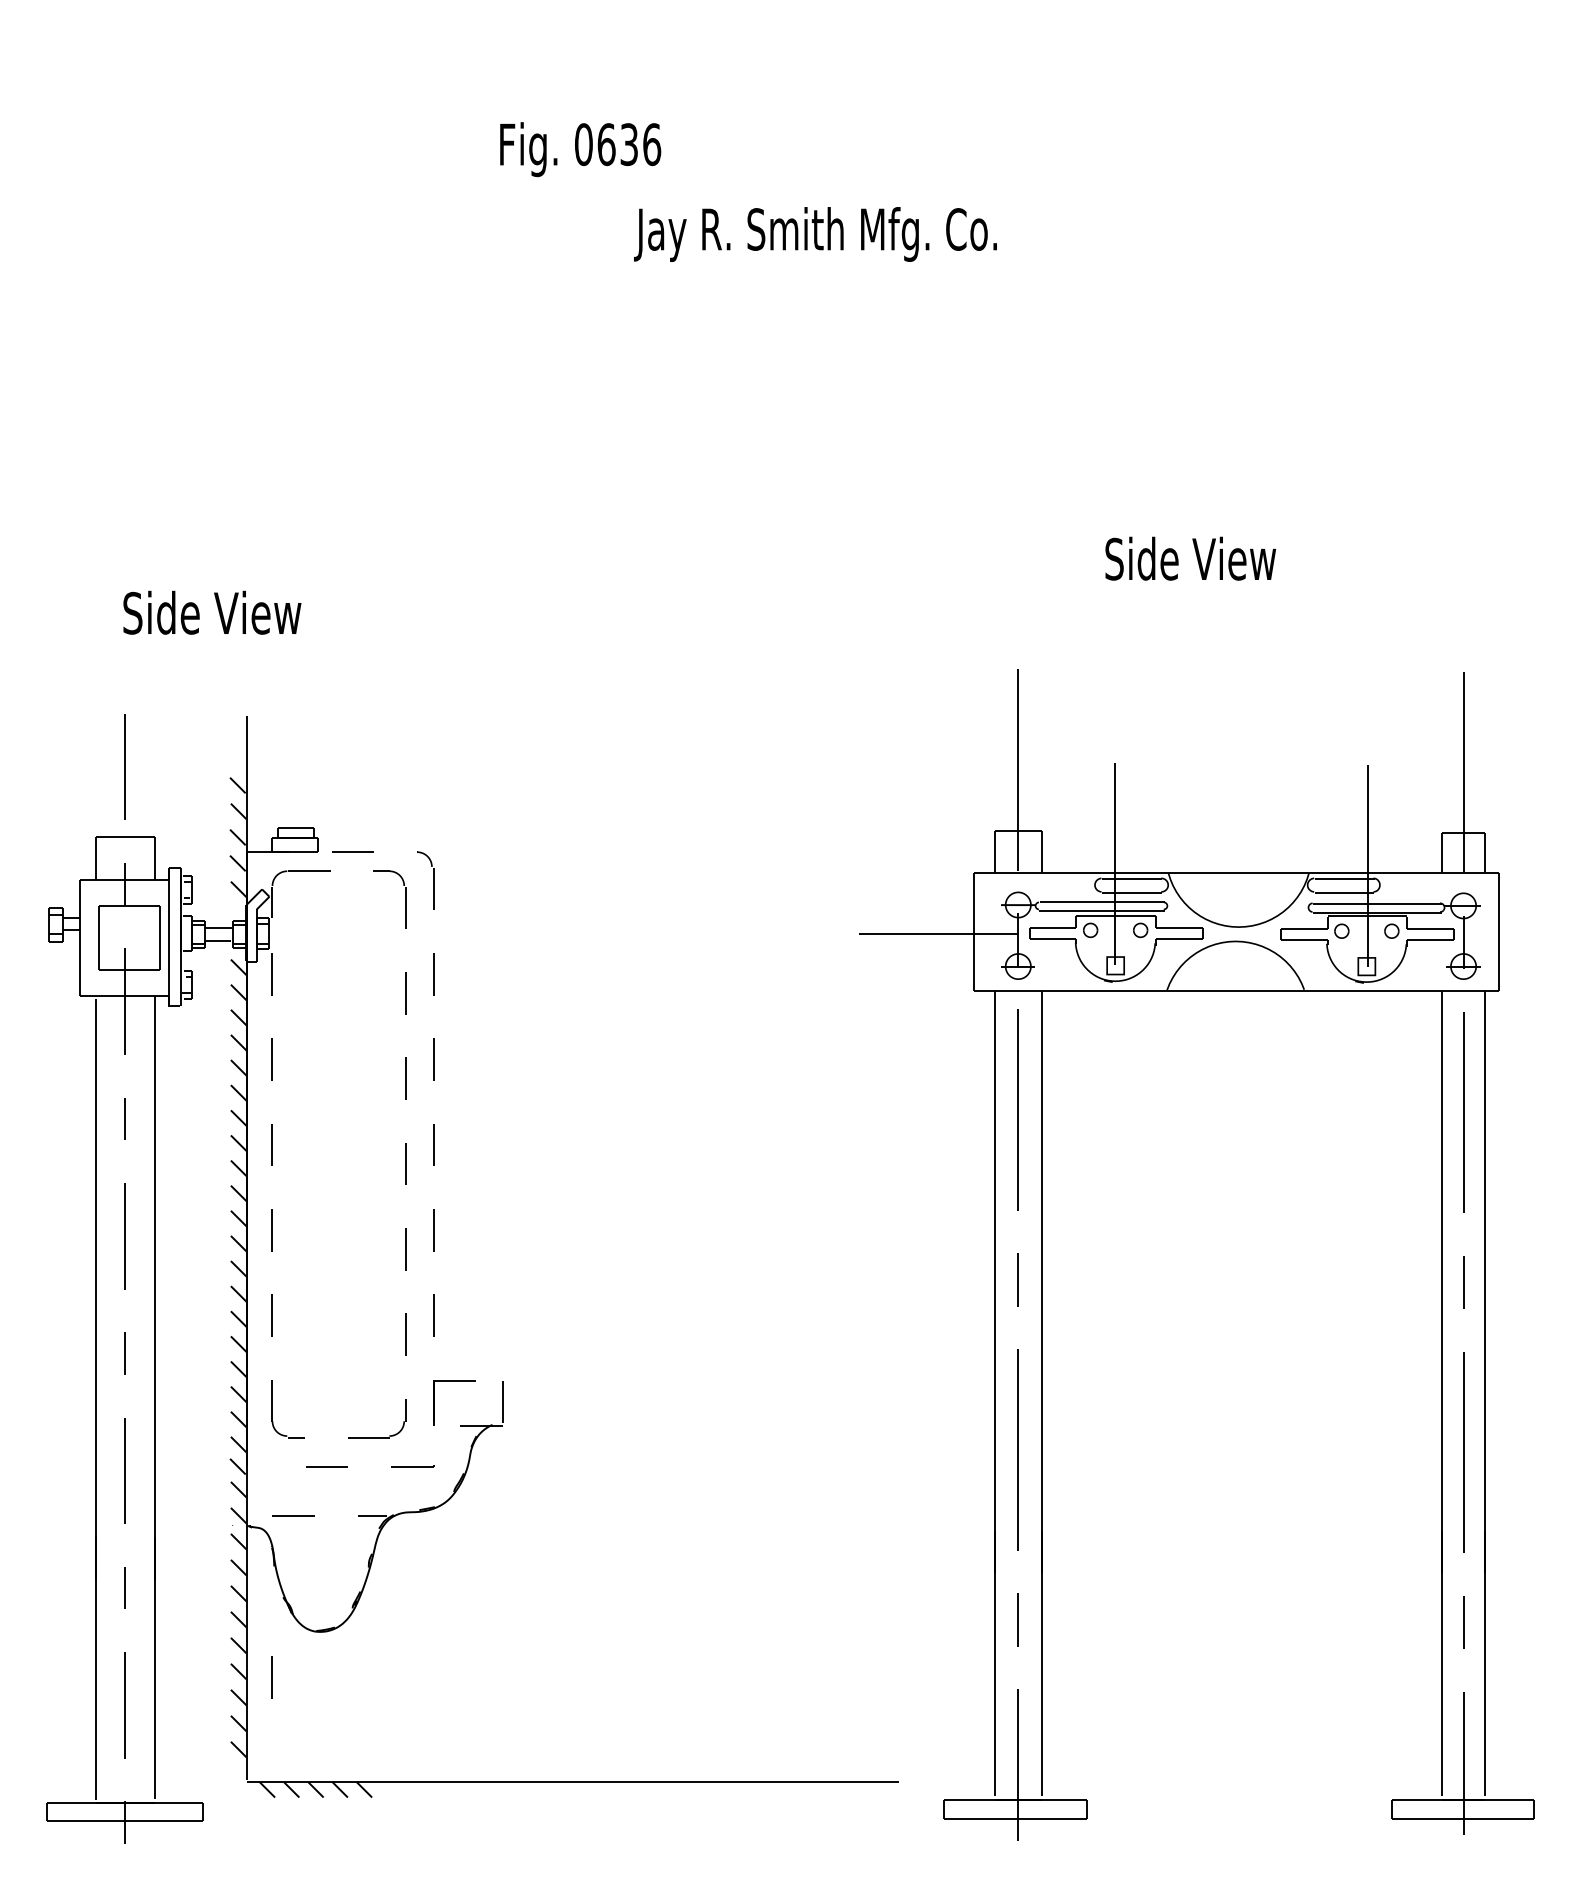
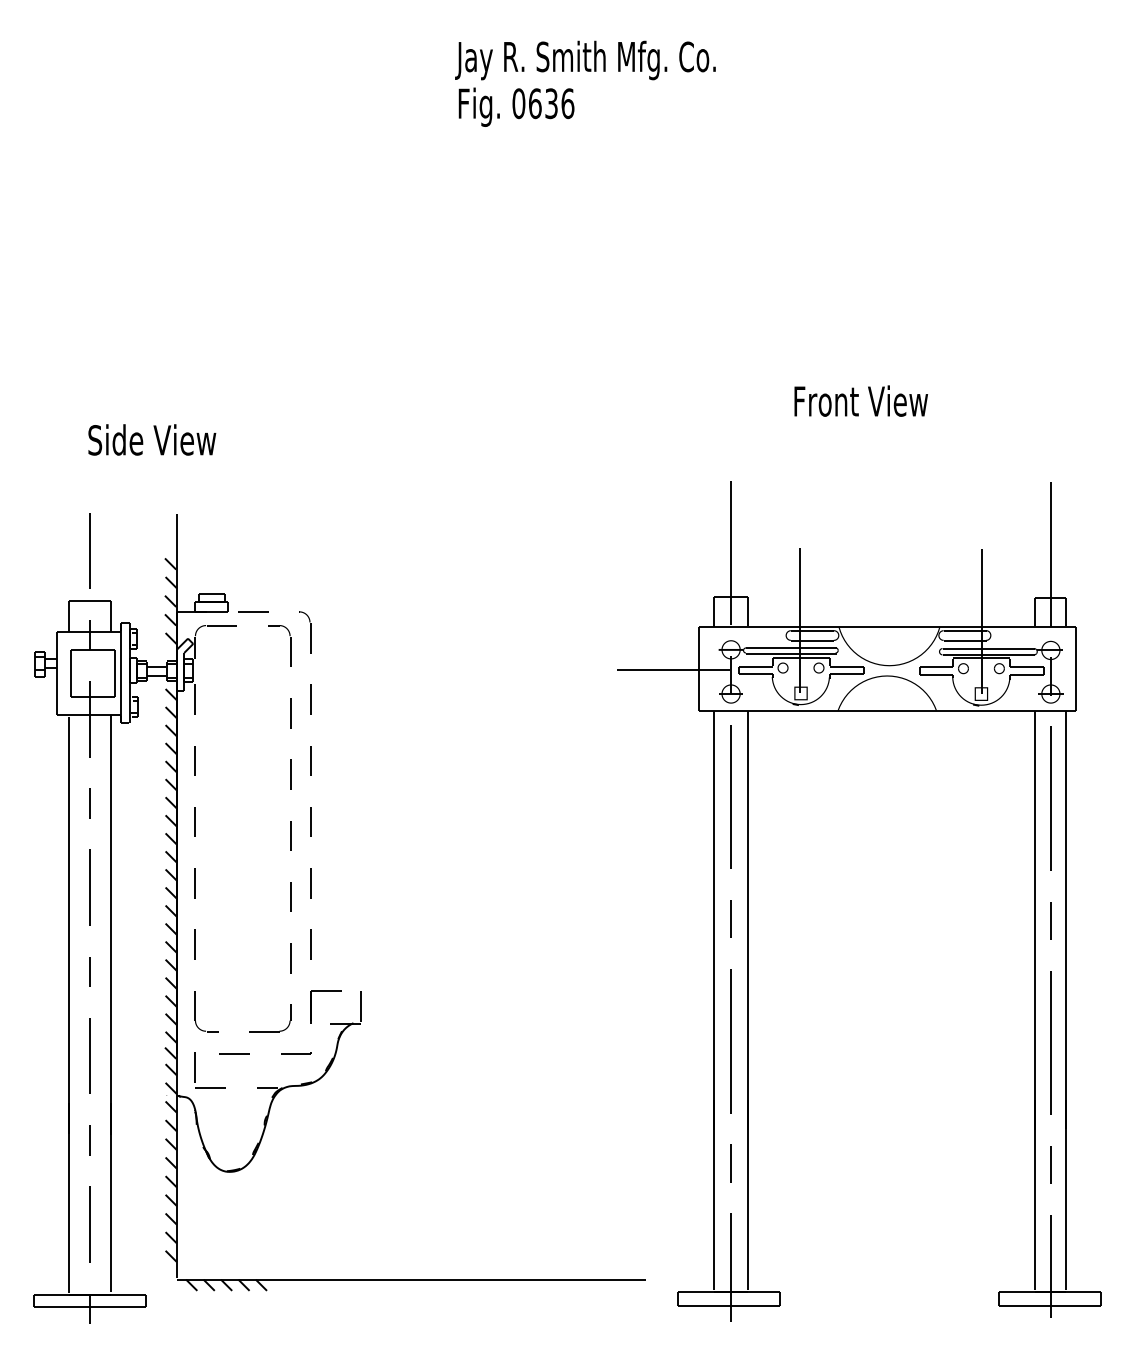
text: (580, 149) -> (516, 107), moved
text: (815, 234) -> (585, 60), moved
text: (1198, 558) -> (860, 400), Side View -> Front View
line: (271, 1677) -> (194, 1067), moved

